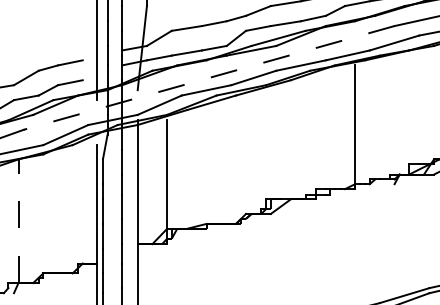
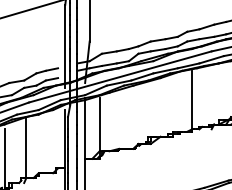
line: (209, 77) -> (120, 76), dashed -> solid
line: (18, 221) -> (26, 147), dashed -> solid

